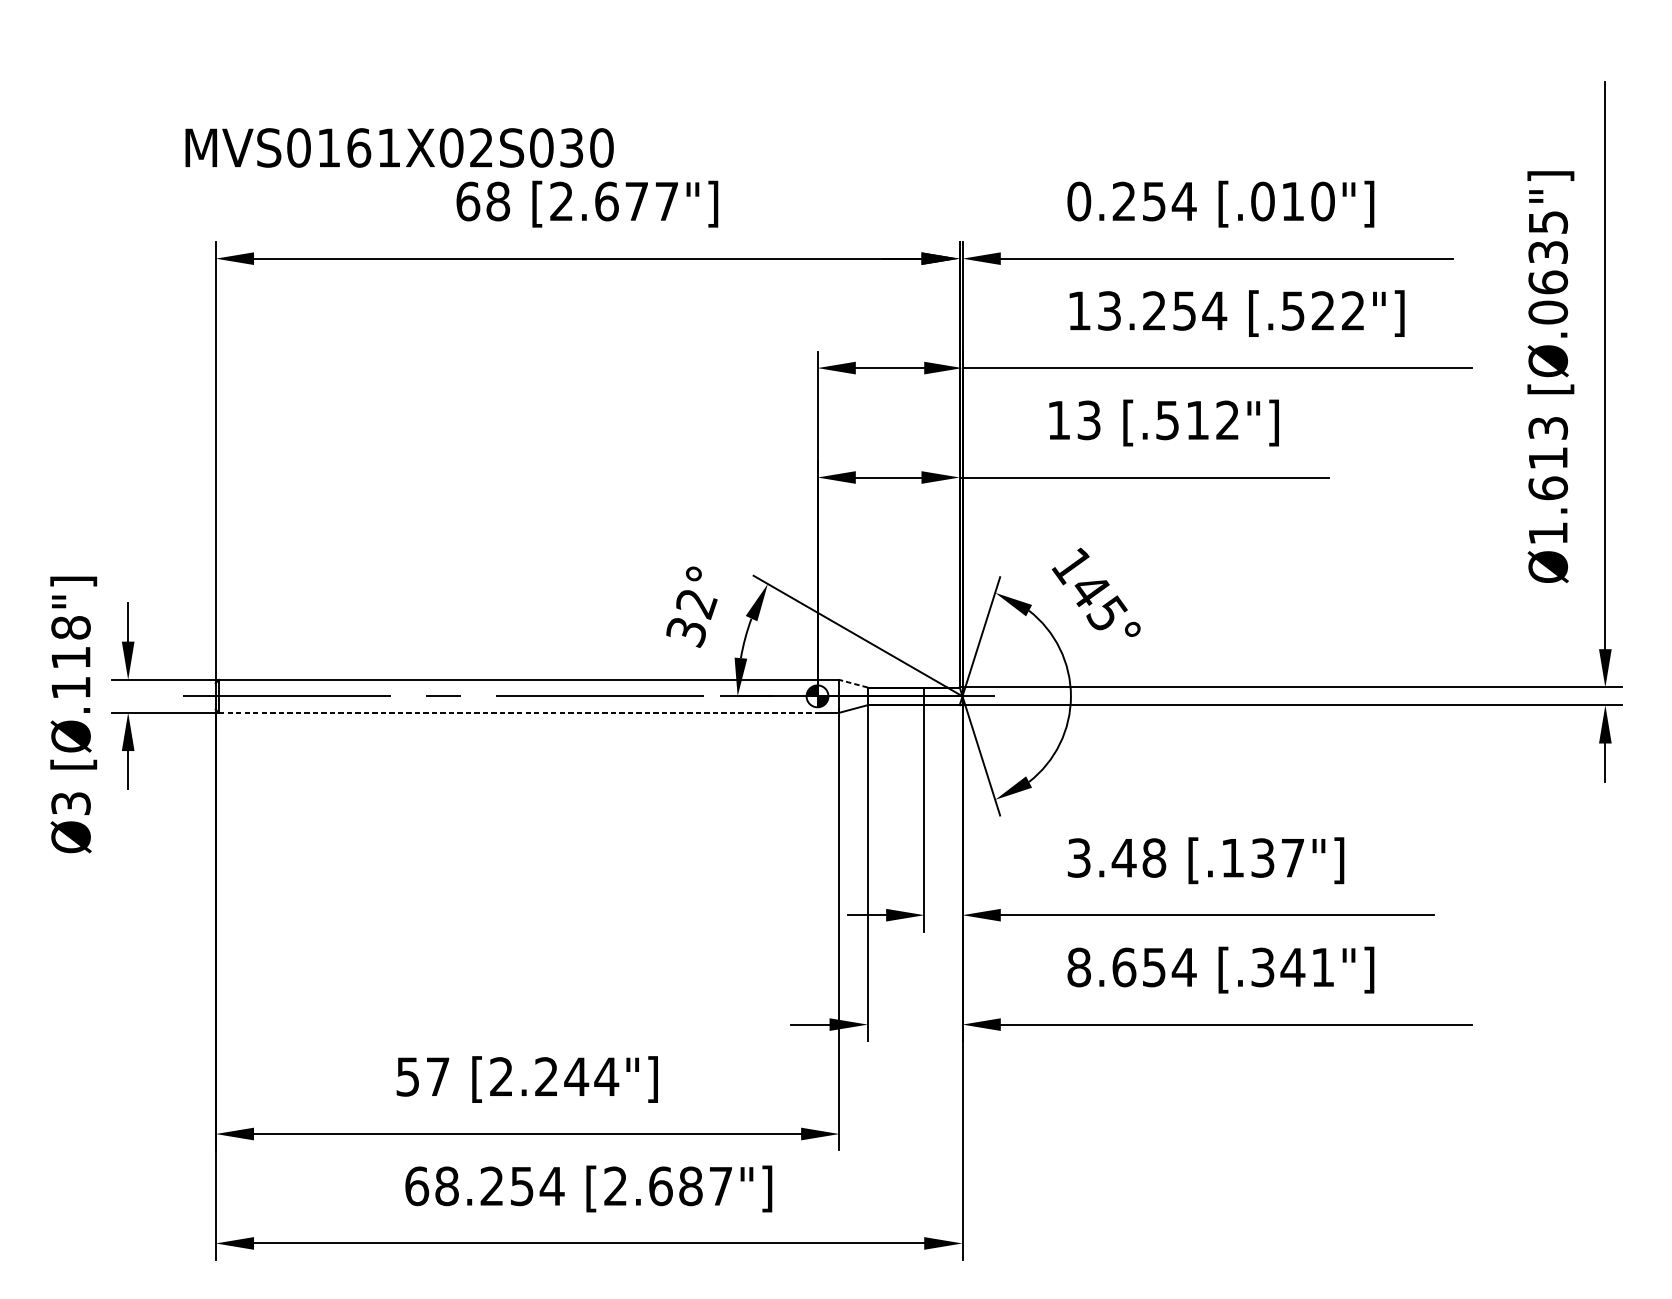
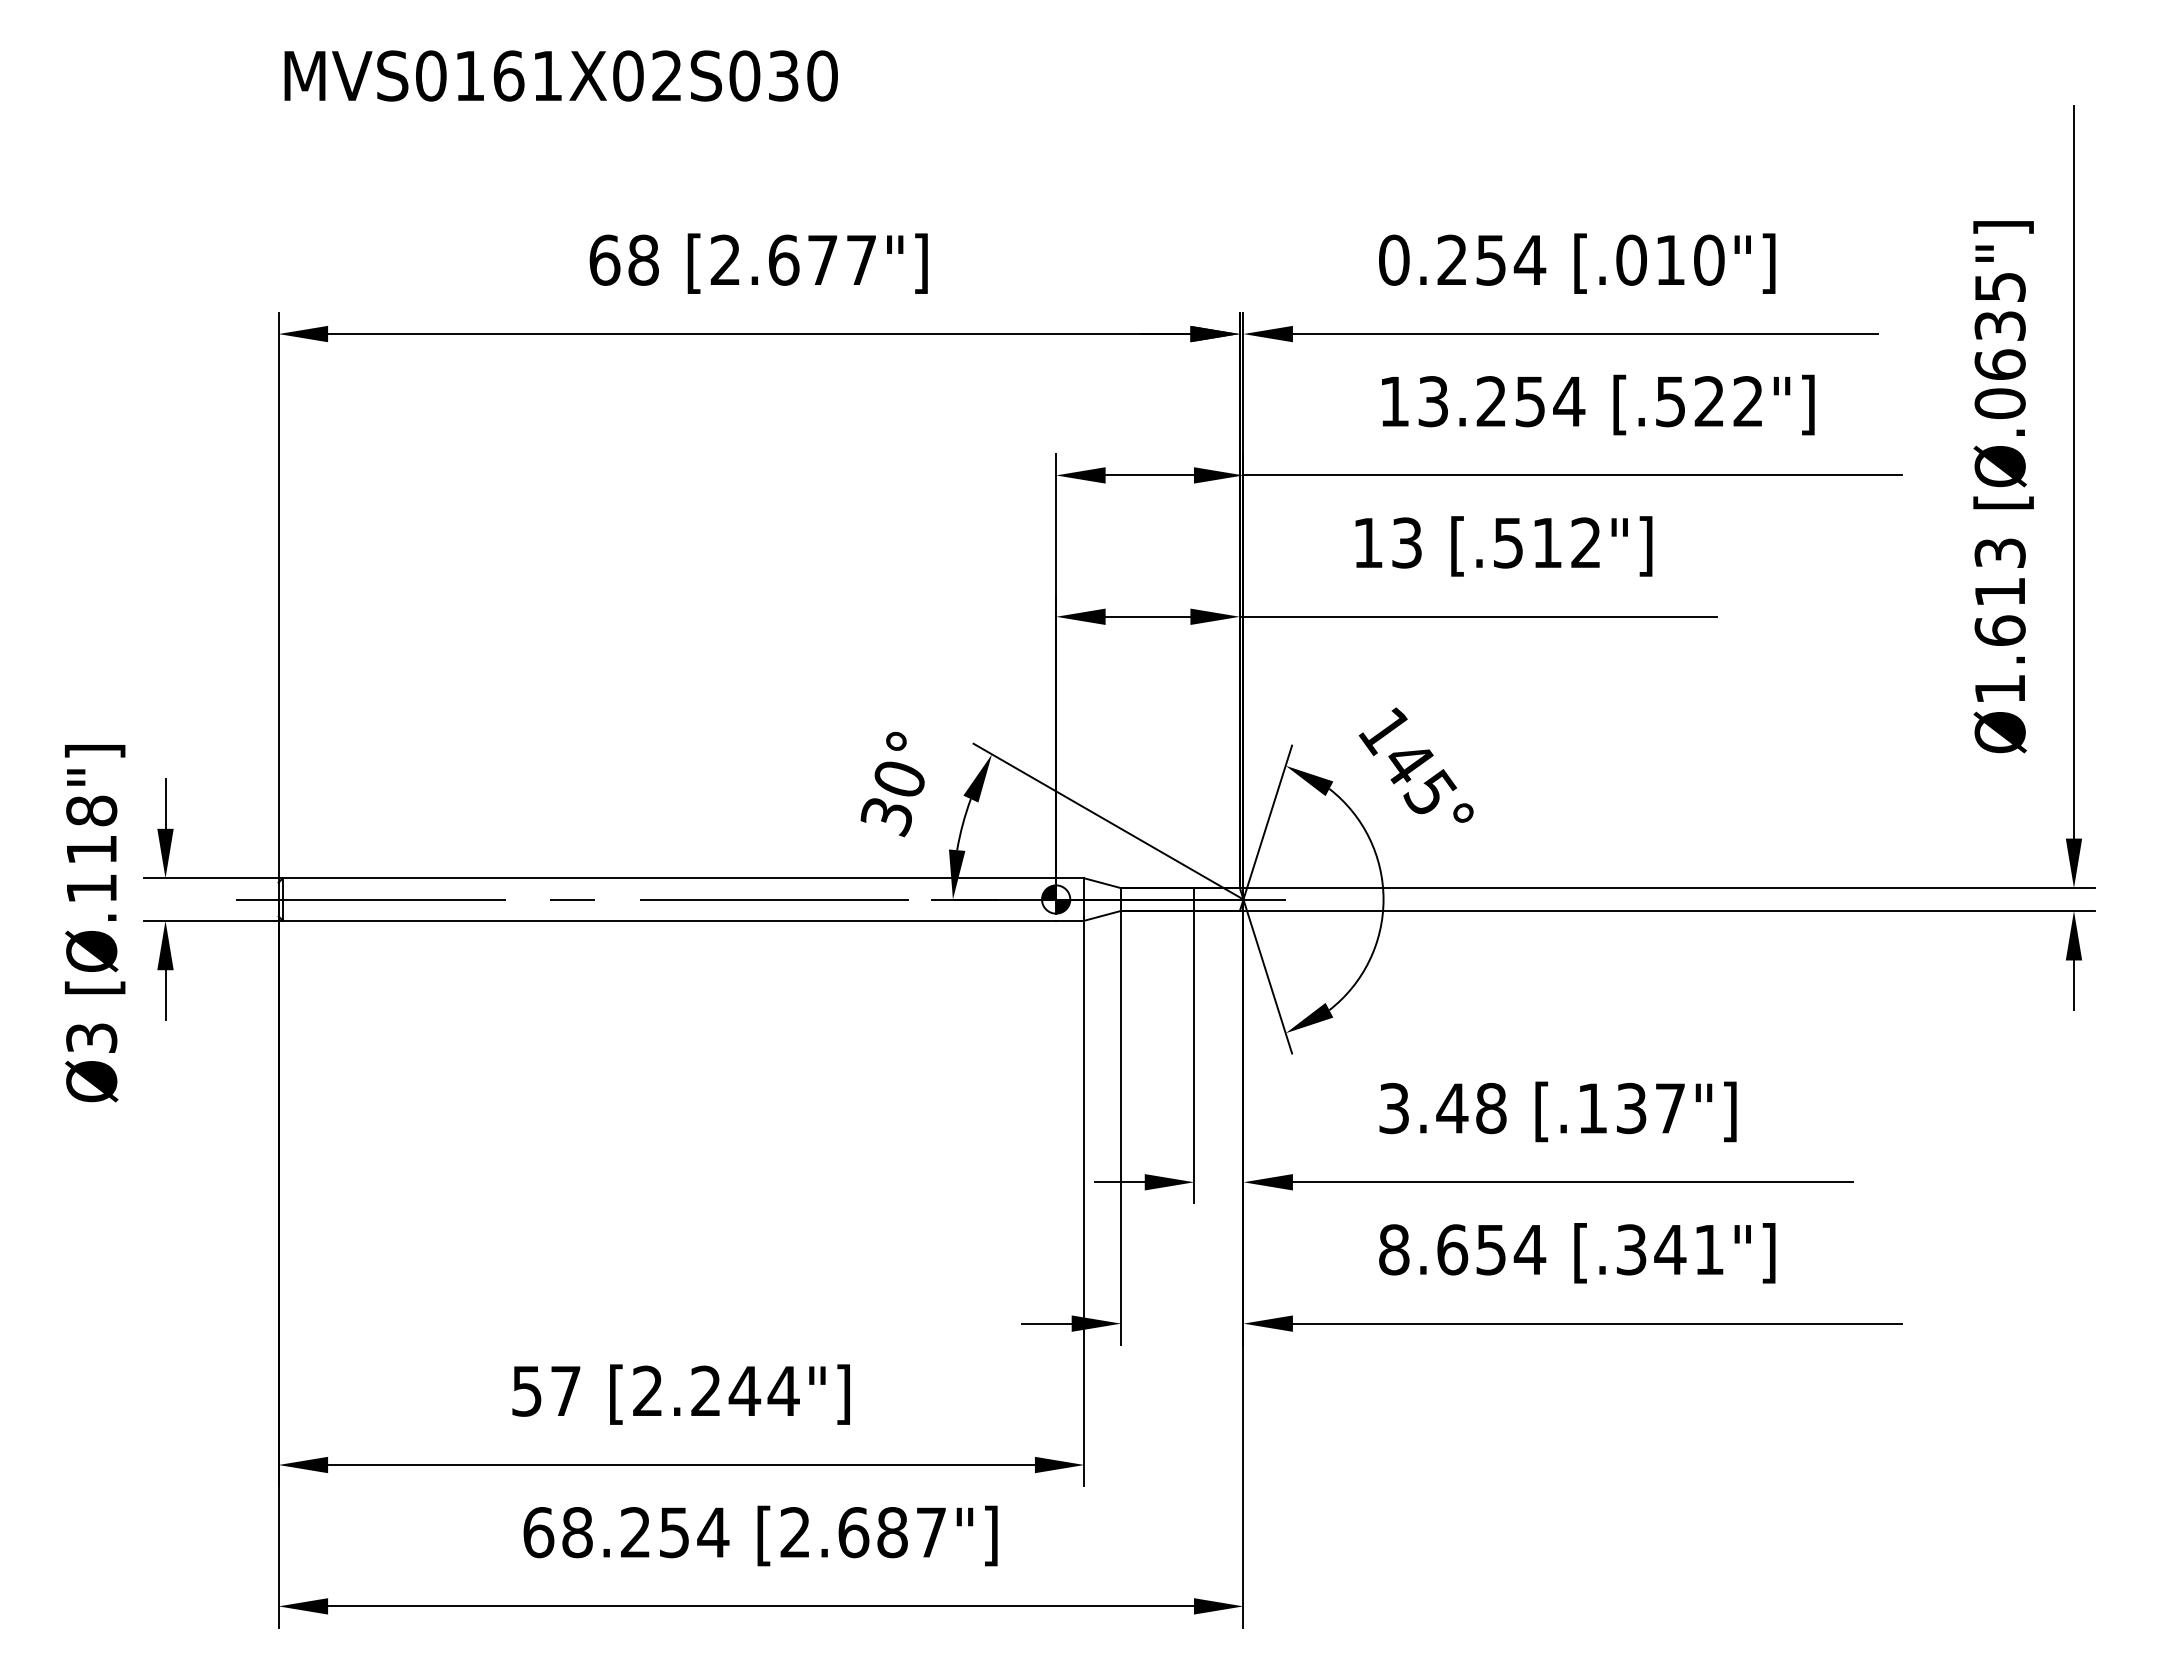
text: (399, 147) -> (560, 75), moved
text: (697, 604) -> (900, 780), 32° -> 30°
line: (853, 683) -> (1102, 883), dashed -> solid
line: (518, 712) -> (669, 920), dashed -> solid

